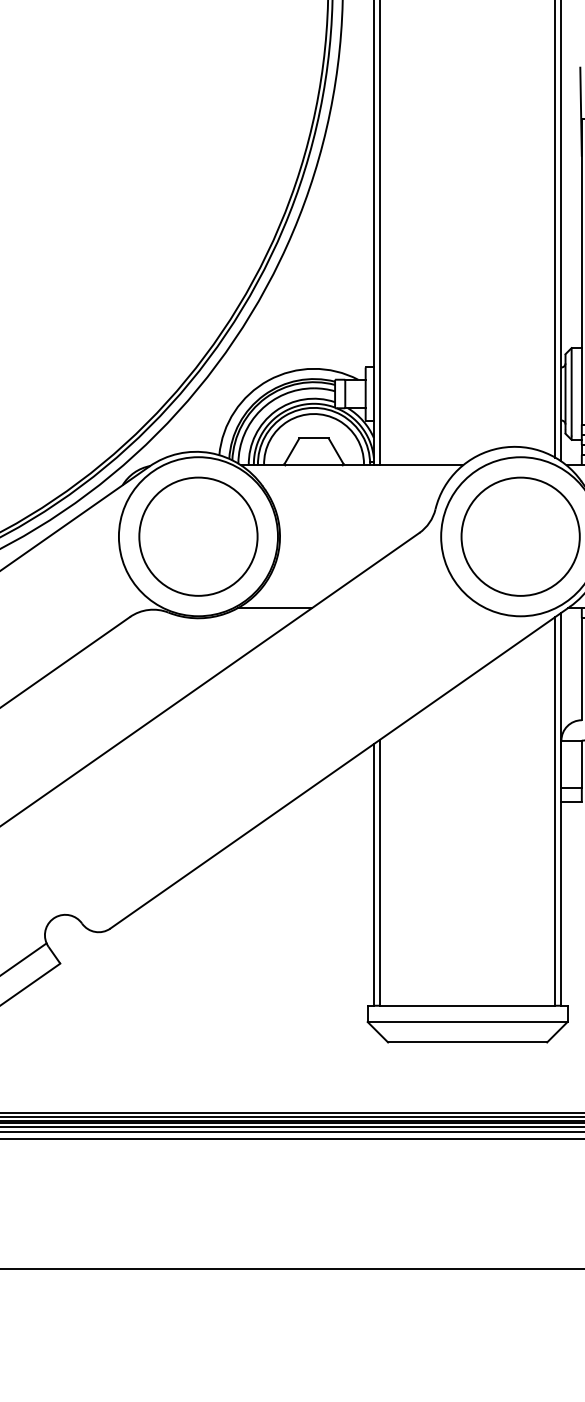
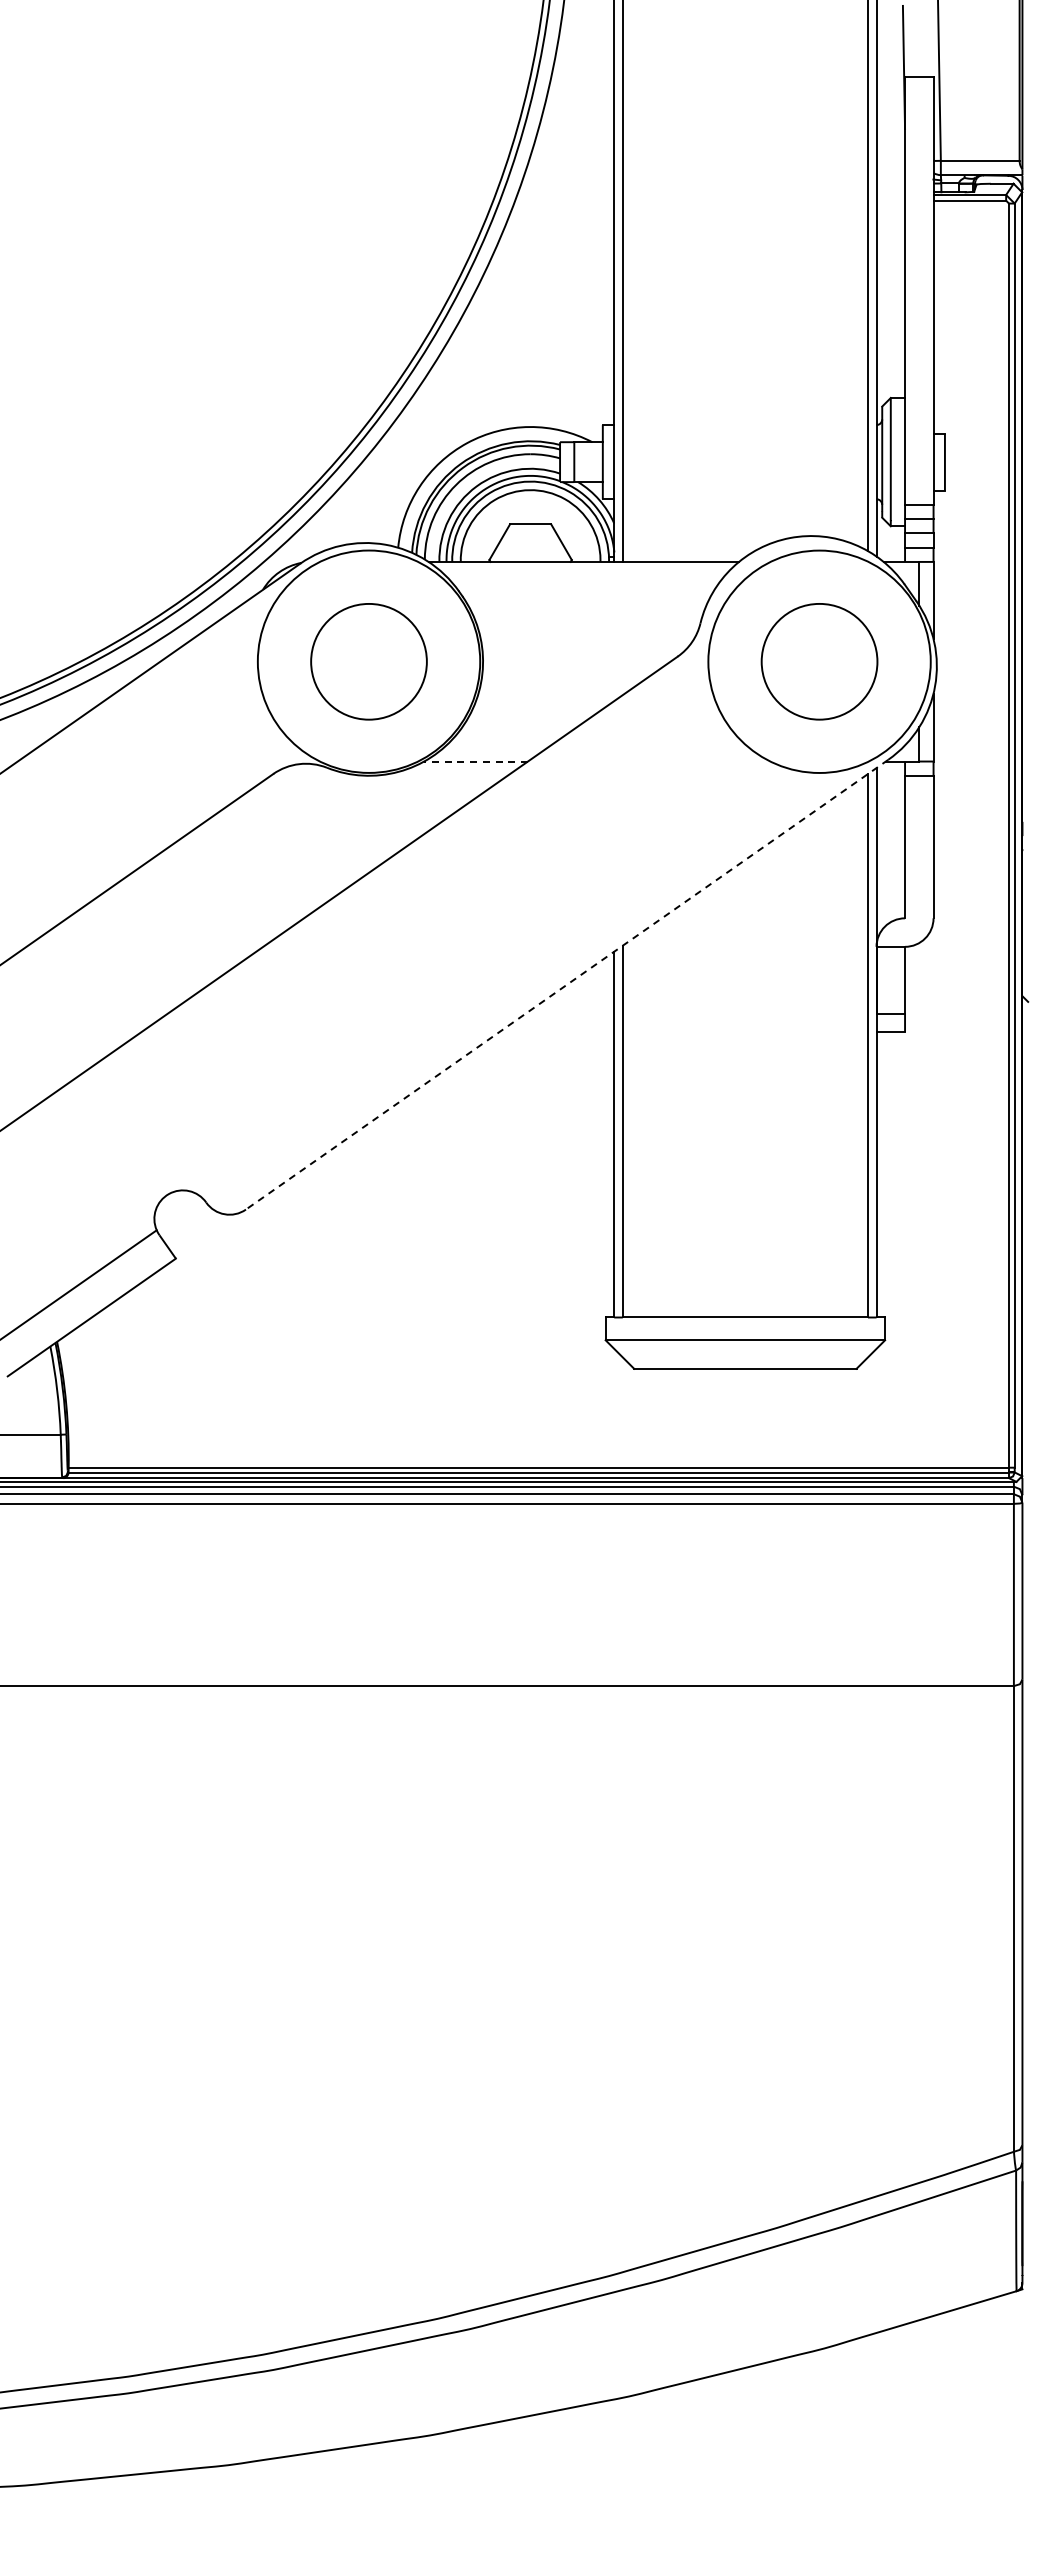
circle: (198, 536) -> (368, 661), size x0.7
circle: (520, 536) -> (819, 661), size x0.7
line: (275, 608) -> (476, 761), solid -> dashed
line: (339, 768) -> (566, 985), solid -> dashed

